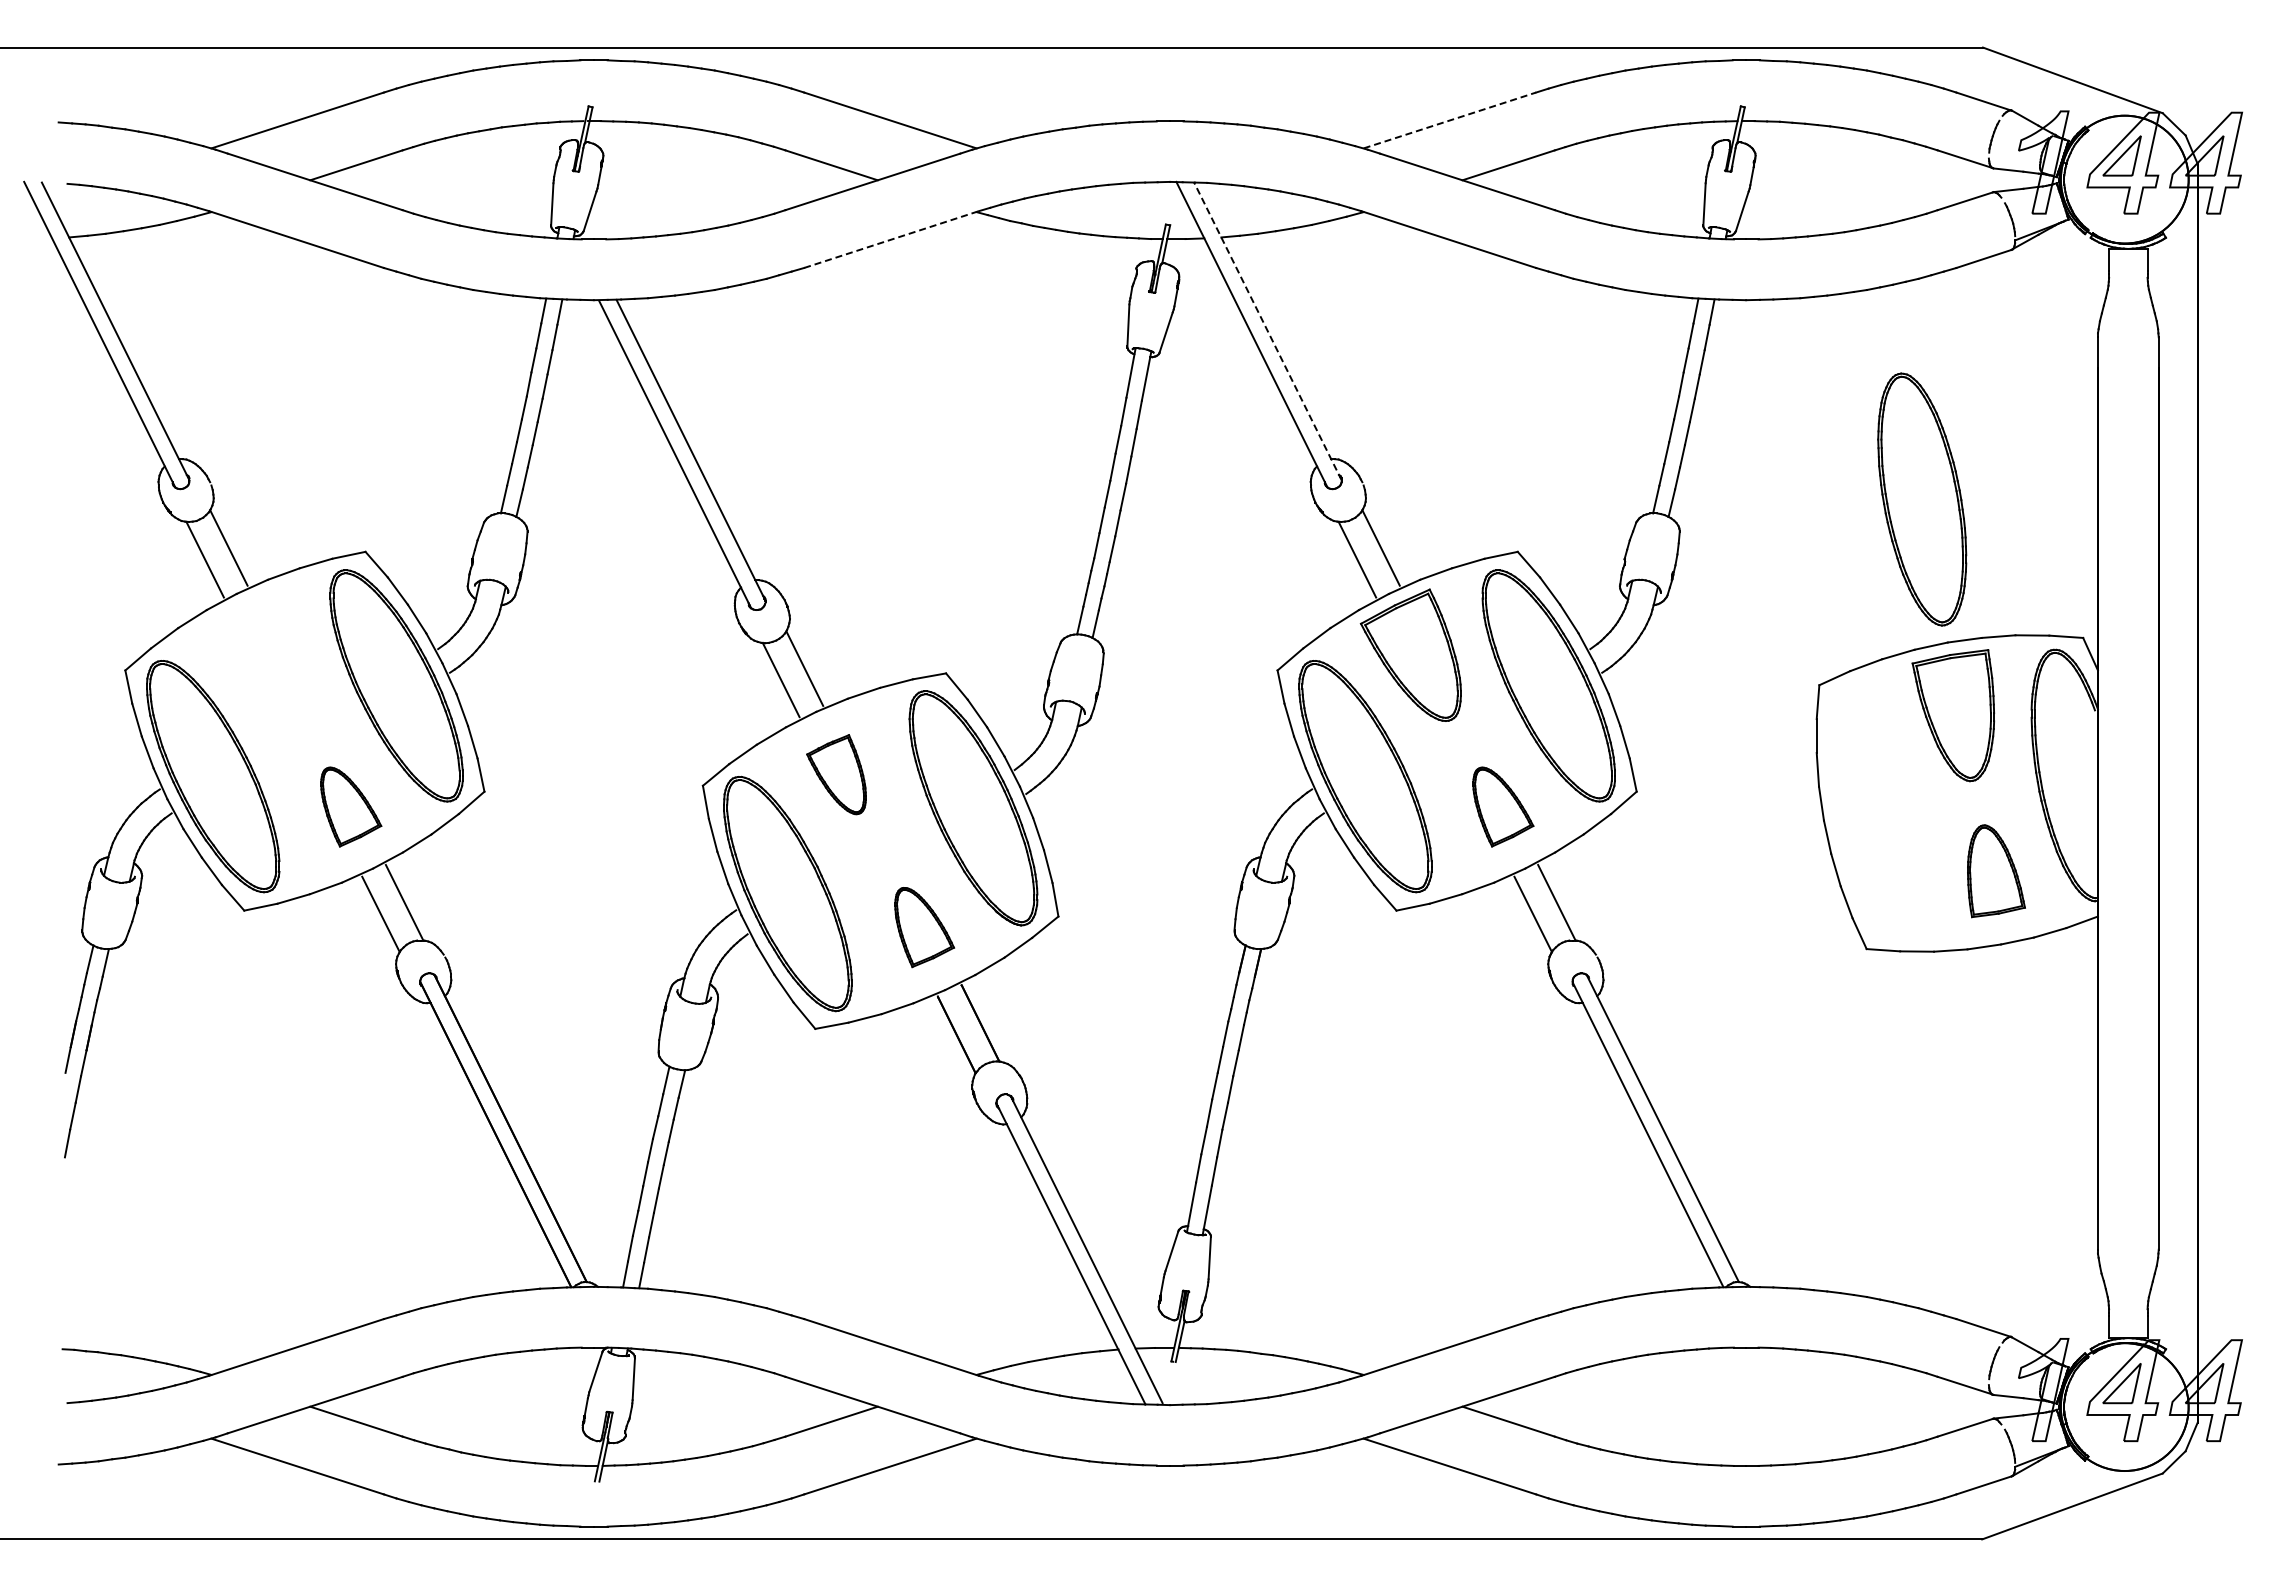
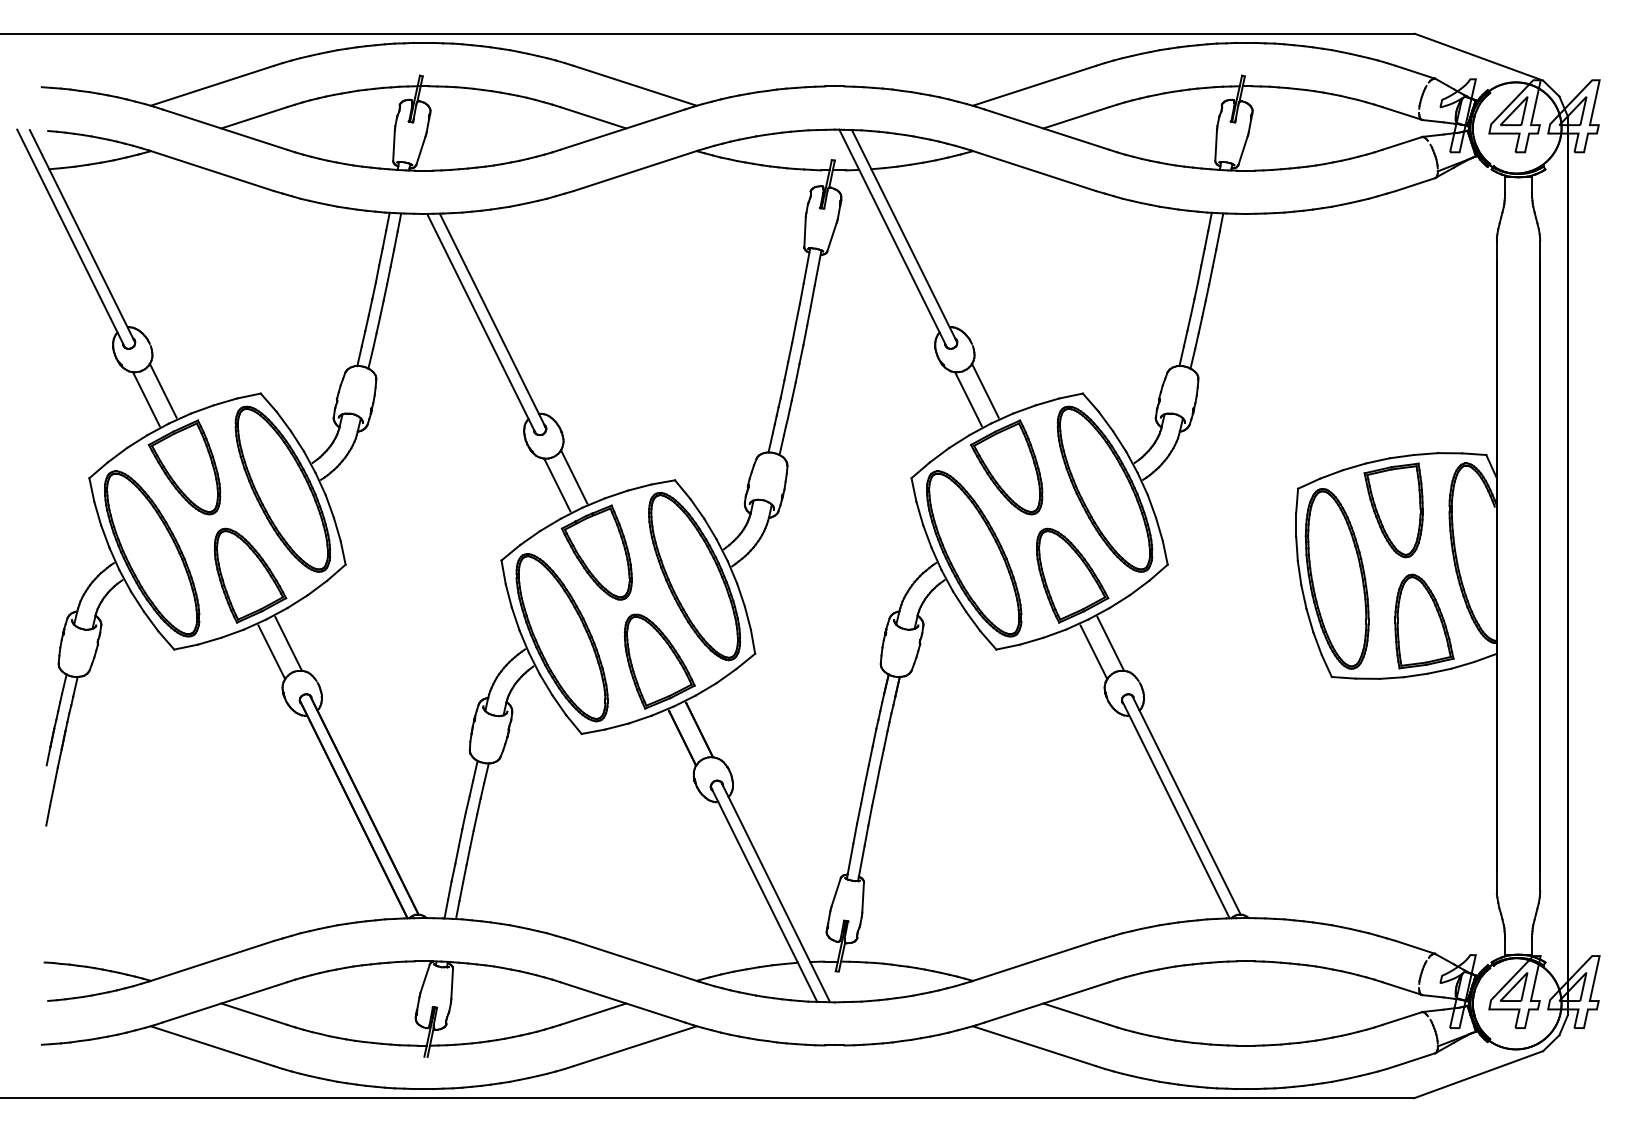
line: (1449, 120) -> (1034, 85), dashed -> solid
line: (891, 239) -> (636, 170), dashed -> solid
line: (1267, 330) -> (904, 235), dashed -> solid
part: (1922, 499) -> (1337, 578), moved
part: (258, 654) -> (184, 466), added
part: (836, 774) -> (596, 552), size x1.67
part: (351, 806) -> (250, 575), size x1.67
part: (1503, 806) -> (1072, 575), size x1.67
part: (1996, 870) -> (1424, 620), size x1.43
part: (924, 927) -> (659, 661), size x1.67

